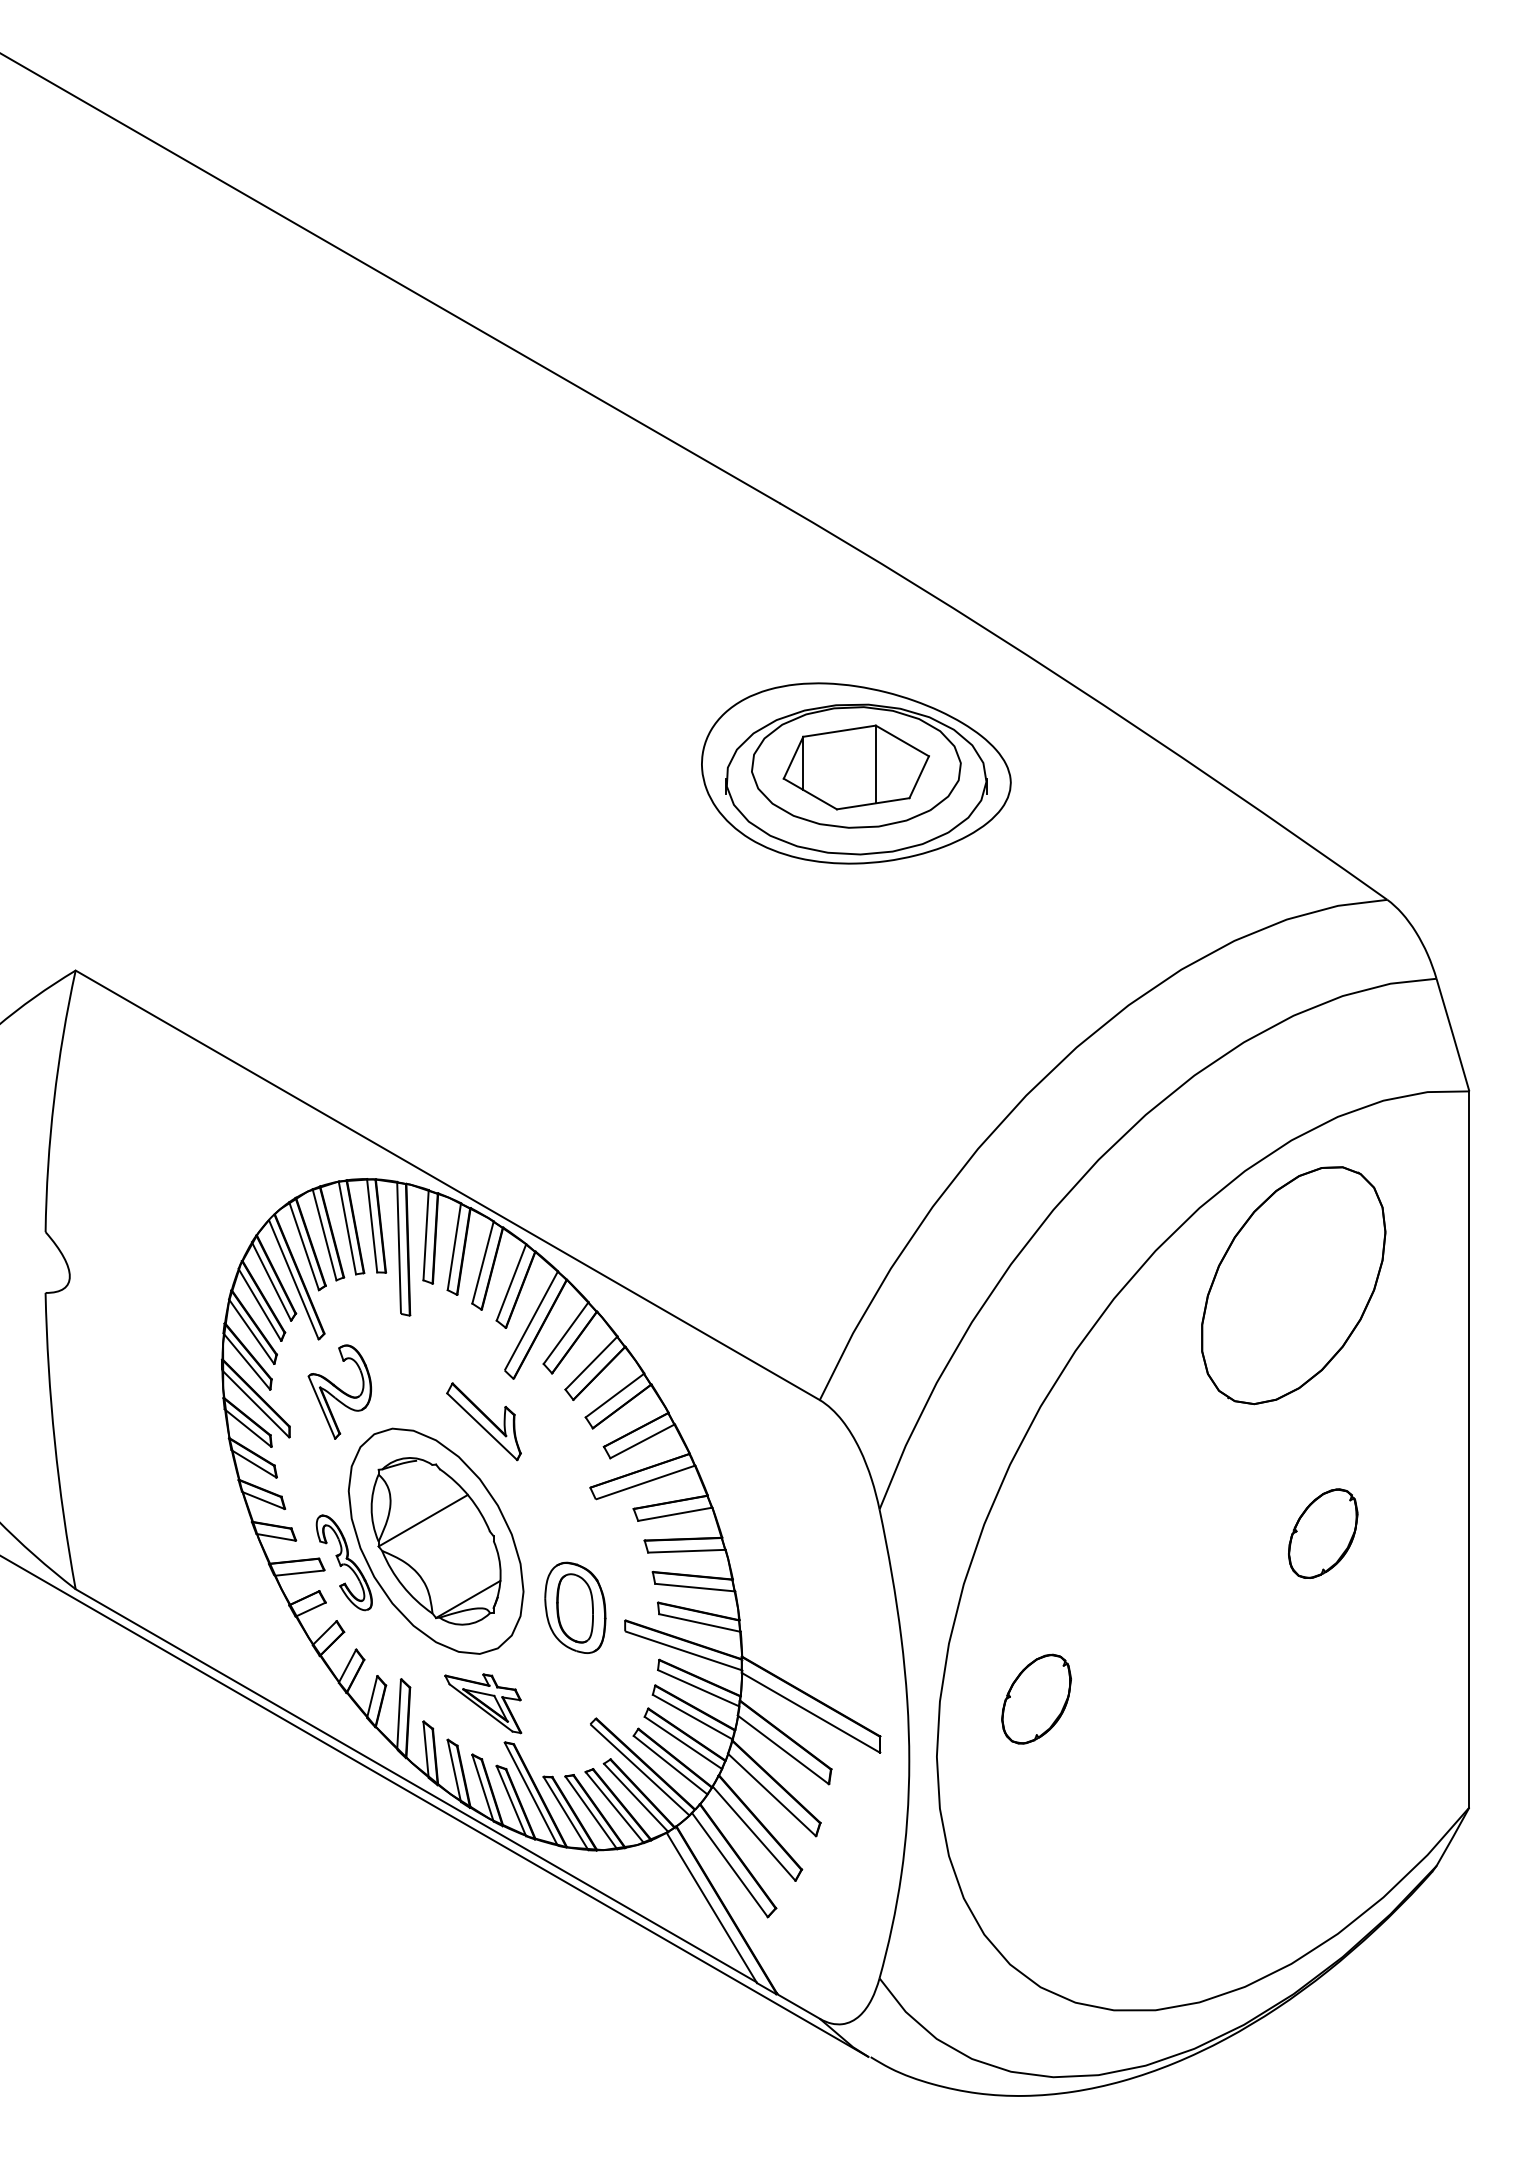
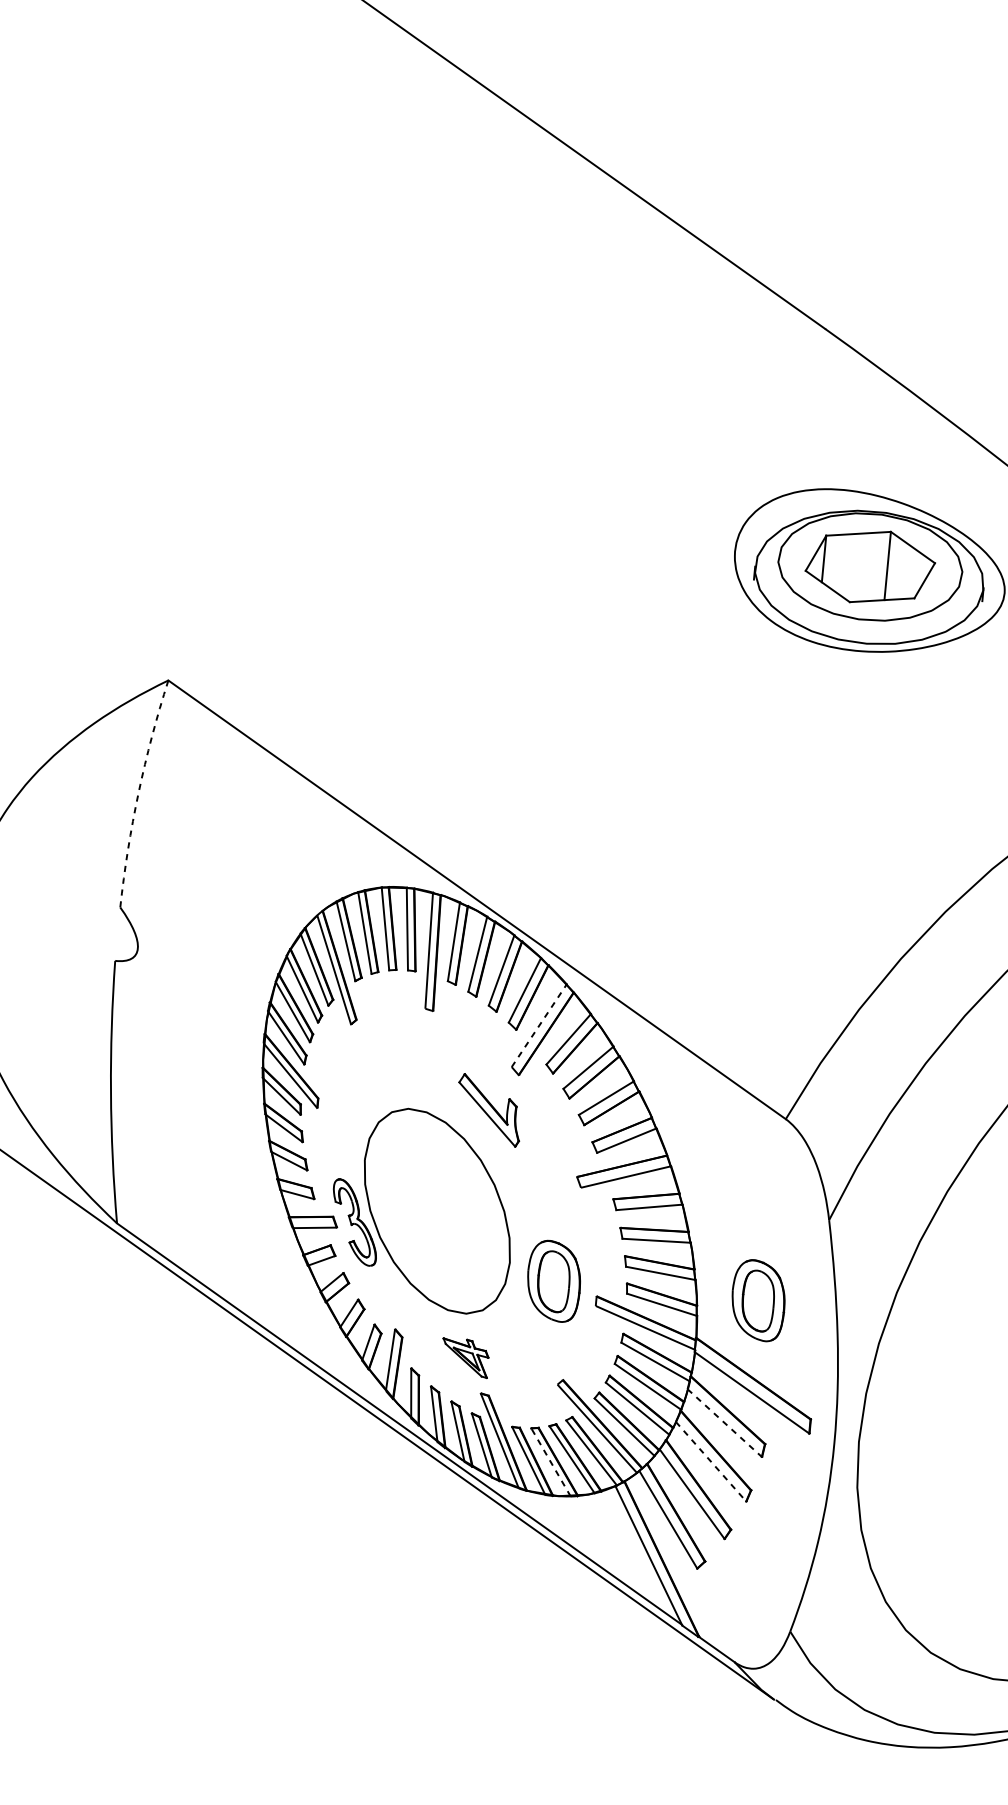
arc: (54, 1100) -> (139, 792), solid -> dashed
line: (531, 1320) -> (539, 1025), solid -> dashed
part: (339, 1391) -> (364, 1071), removed
part: (435, 1541) -> (436, 1211), removed
part: (808, 1607) -> (758, 1300), added
part: (1036, 1698) -> (951, 1399), removed
part: (483, 1703) -> (465, 1357), size x0.7
line: (783, 1749) -> (724, 1422), solid -> dashed
line: (772, 1795) -> (711, 1462), solid -> dashed
line: (591, 1812) -> (551, 1462), solid -> dashed

